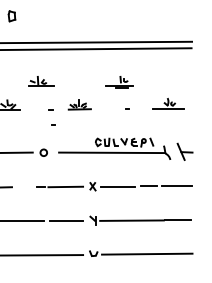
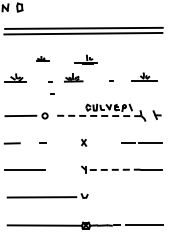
part: (40, 80) -> (42, 58), size x0.6
part: (118, 81) -> (85, 59), moved
part: (184, 150) -> (156, 114), size x0.6
line: (112, 152) -> (99, 115), solid -> dashed
line: (65, 186) -> (62, 142), removed
line: (117, 186) -> (103, 142), removed
line: (132, 220) -> (115, 169), solid -> dashed
line: (65, 221) -> (62, 170), removed
line: (147, 254) -> (127, 196), removed

